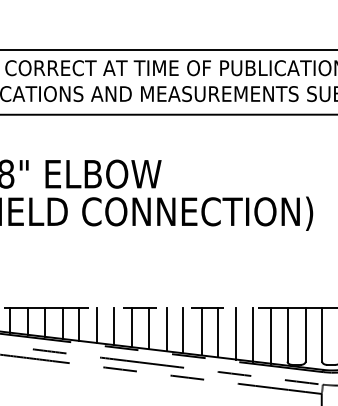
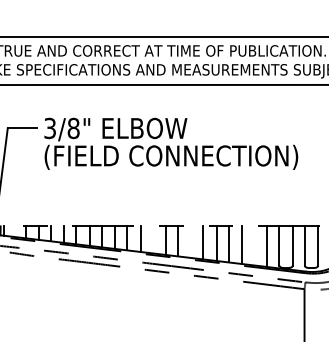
line: (113, 326) -> (152, 239), removed
line: (167, 330) -> (191, 242), removed
line: (253, 334) -> (254, 245), removed

